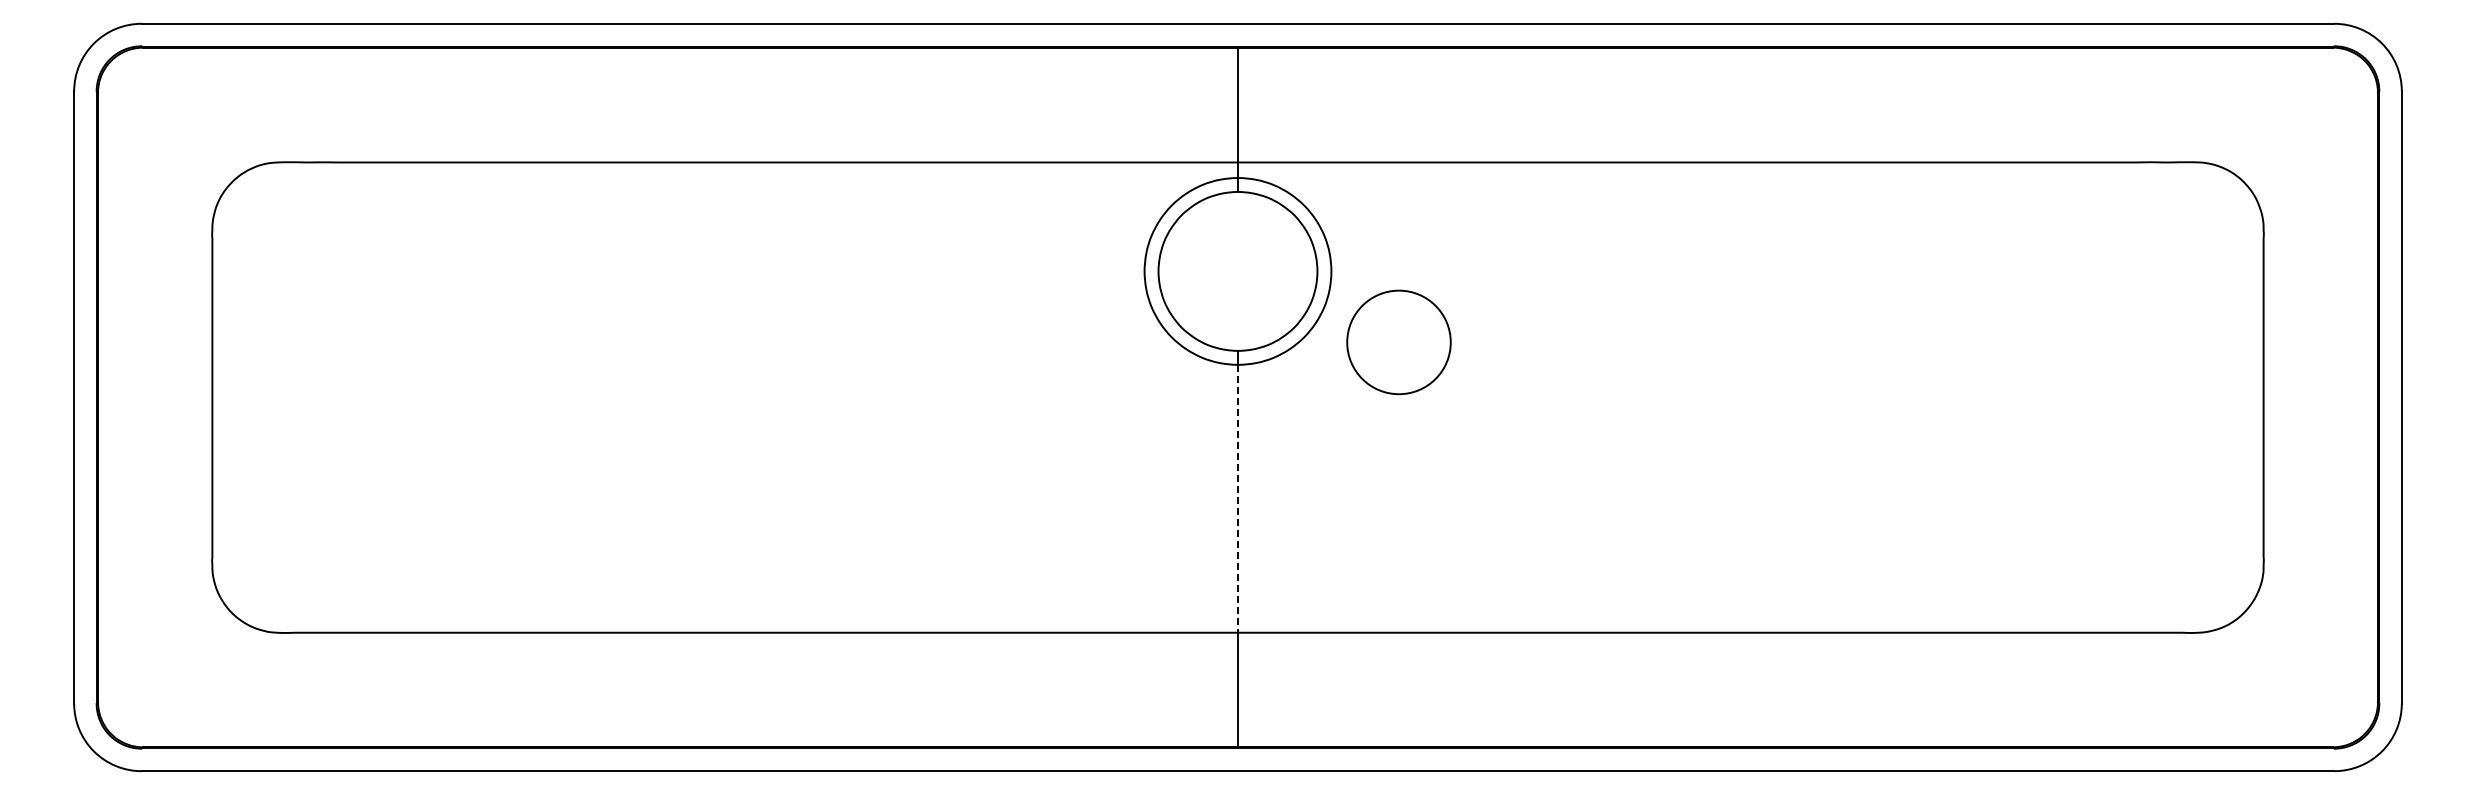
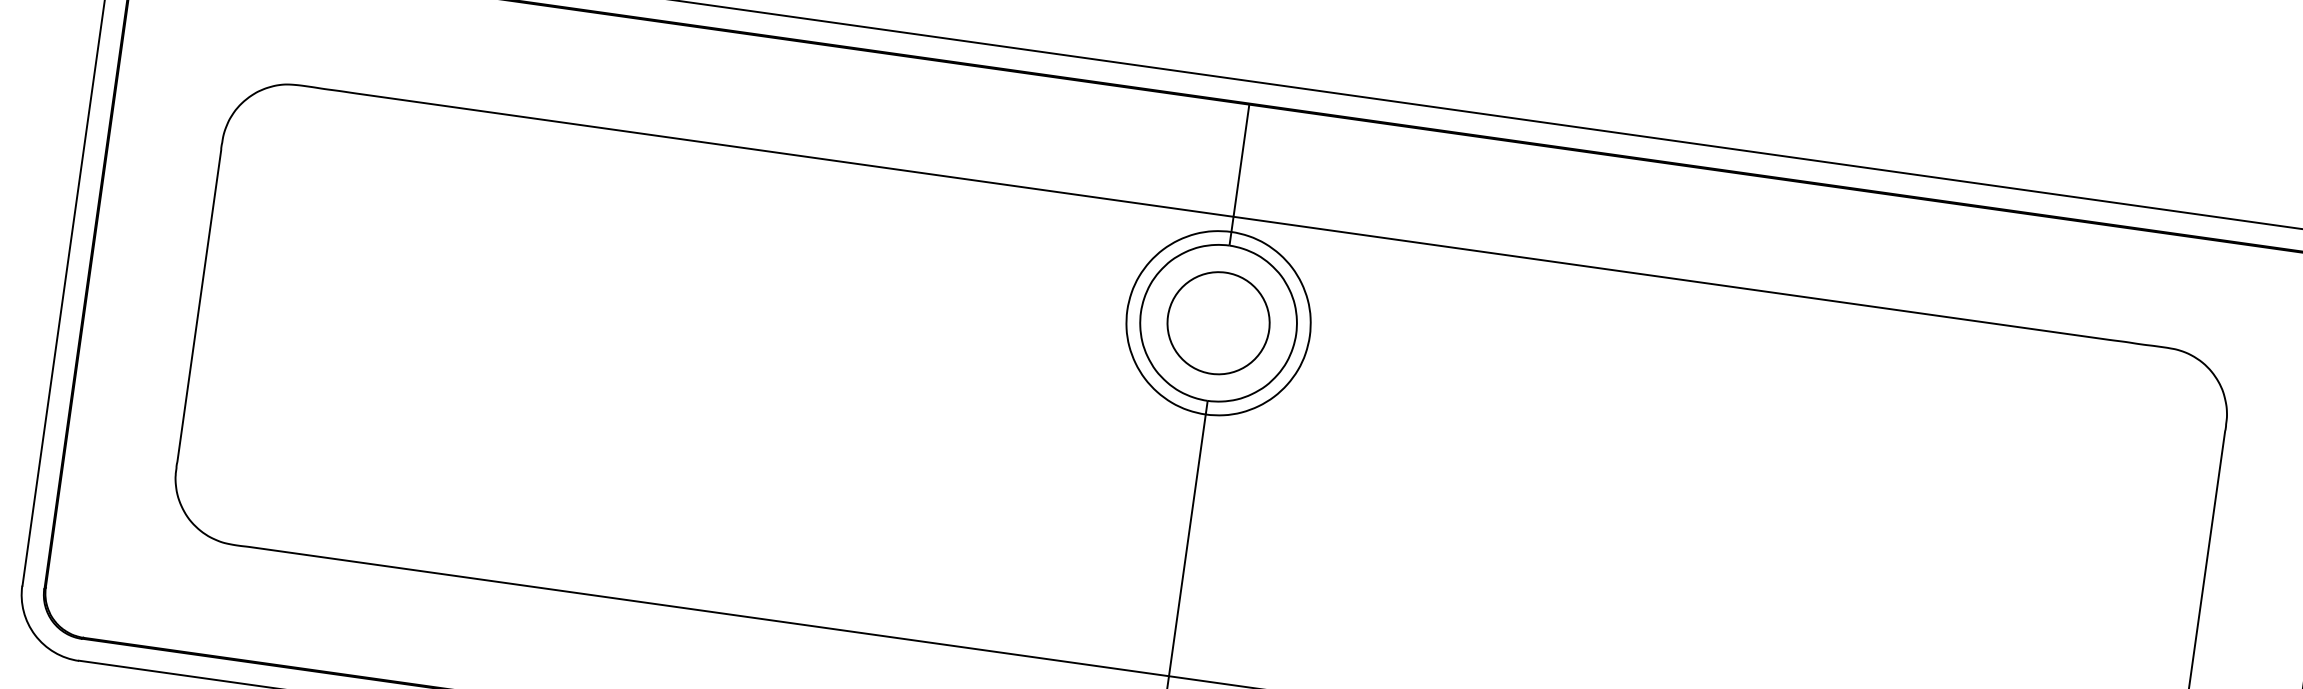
circle: (1398, 342) -> (1218, 323), moved
line: (1237, 498) -> (1186, 545), dashed -> solid

